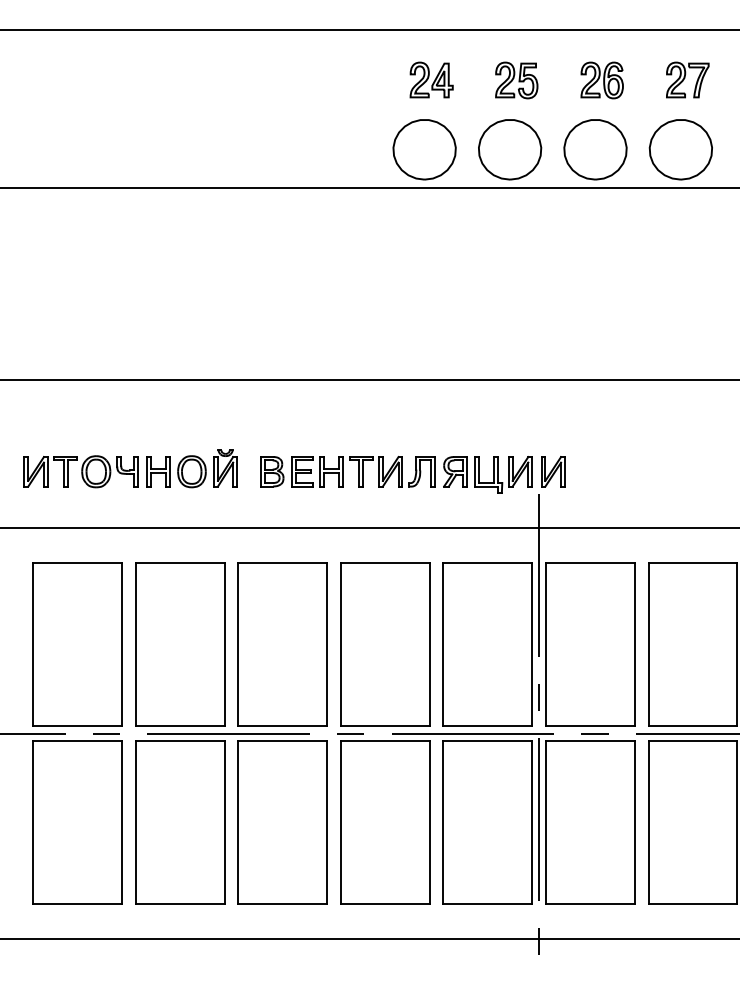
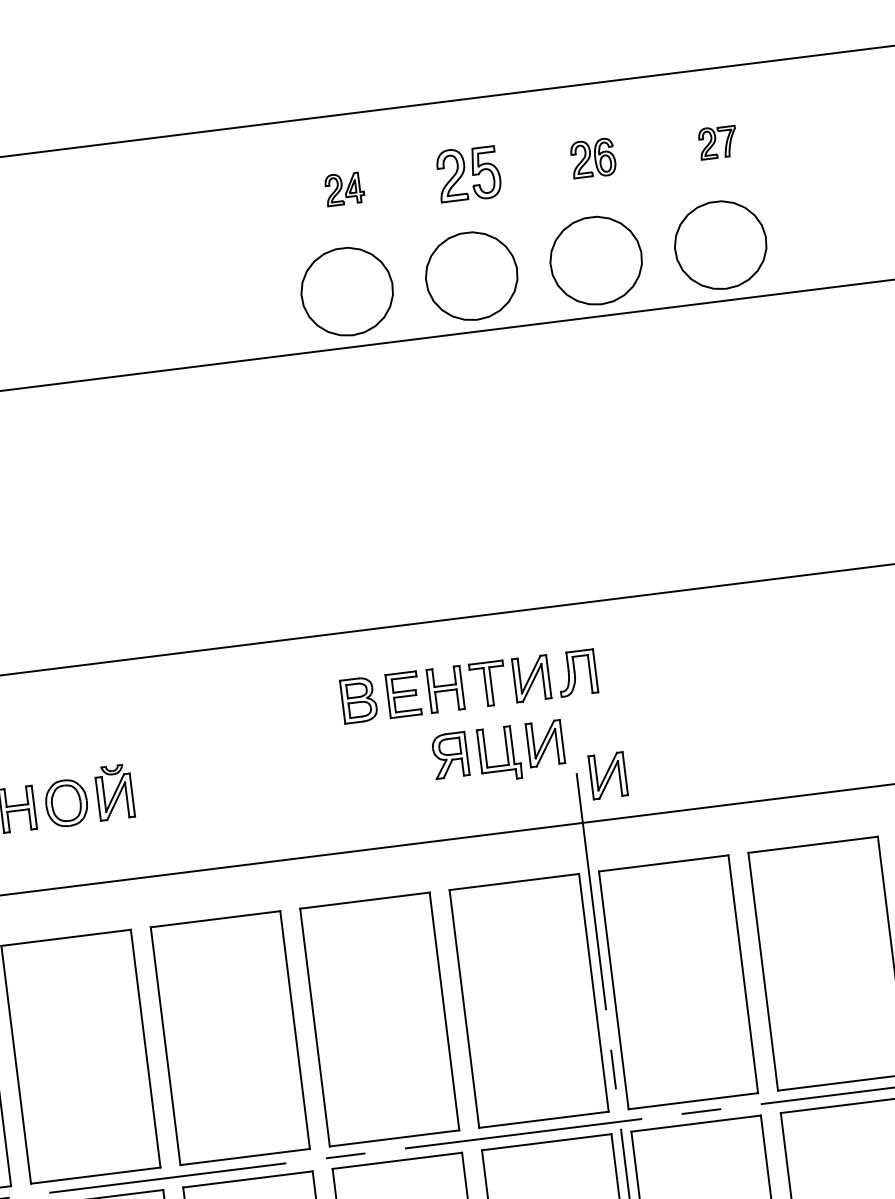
part: (431, 79) -> (344, 188), size x0.6
part: (687, 79) -> (717, 141), size x0.6
part: (601, 80) -> (592, 158), size x0.7
part: (347, 471) -> (468, 686), moved
part: (553, 471) -> (608, 775), moved

